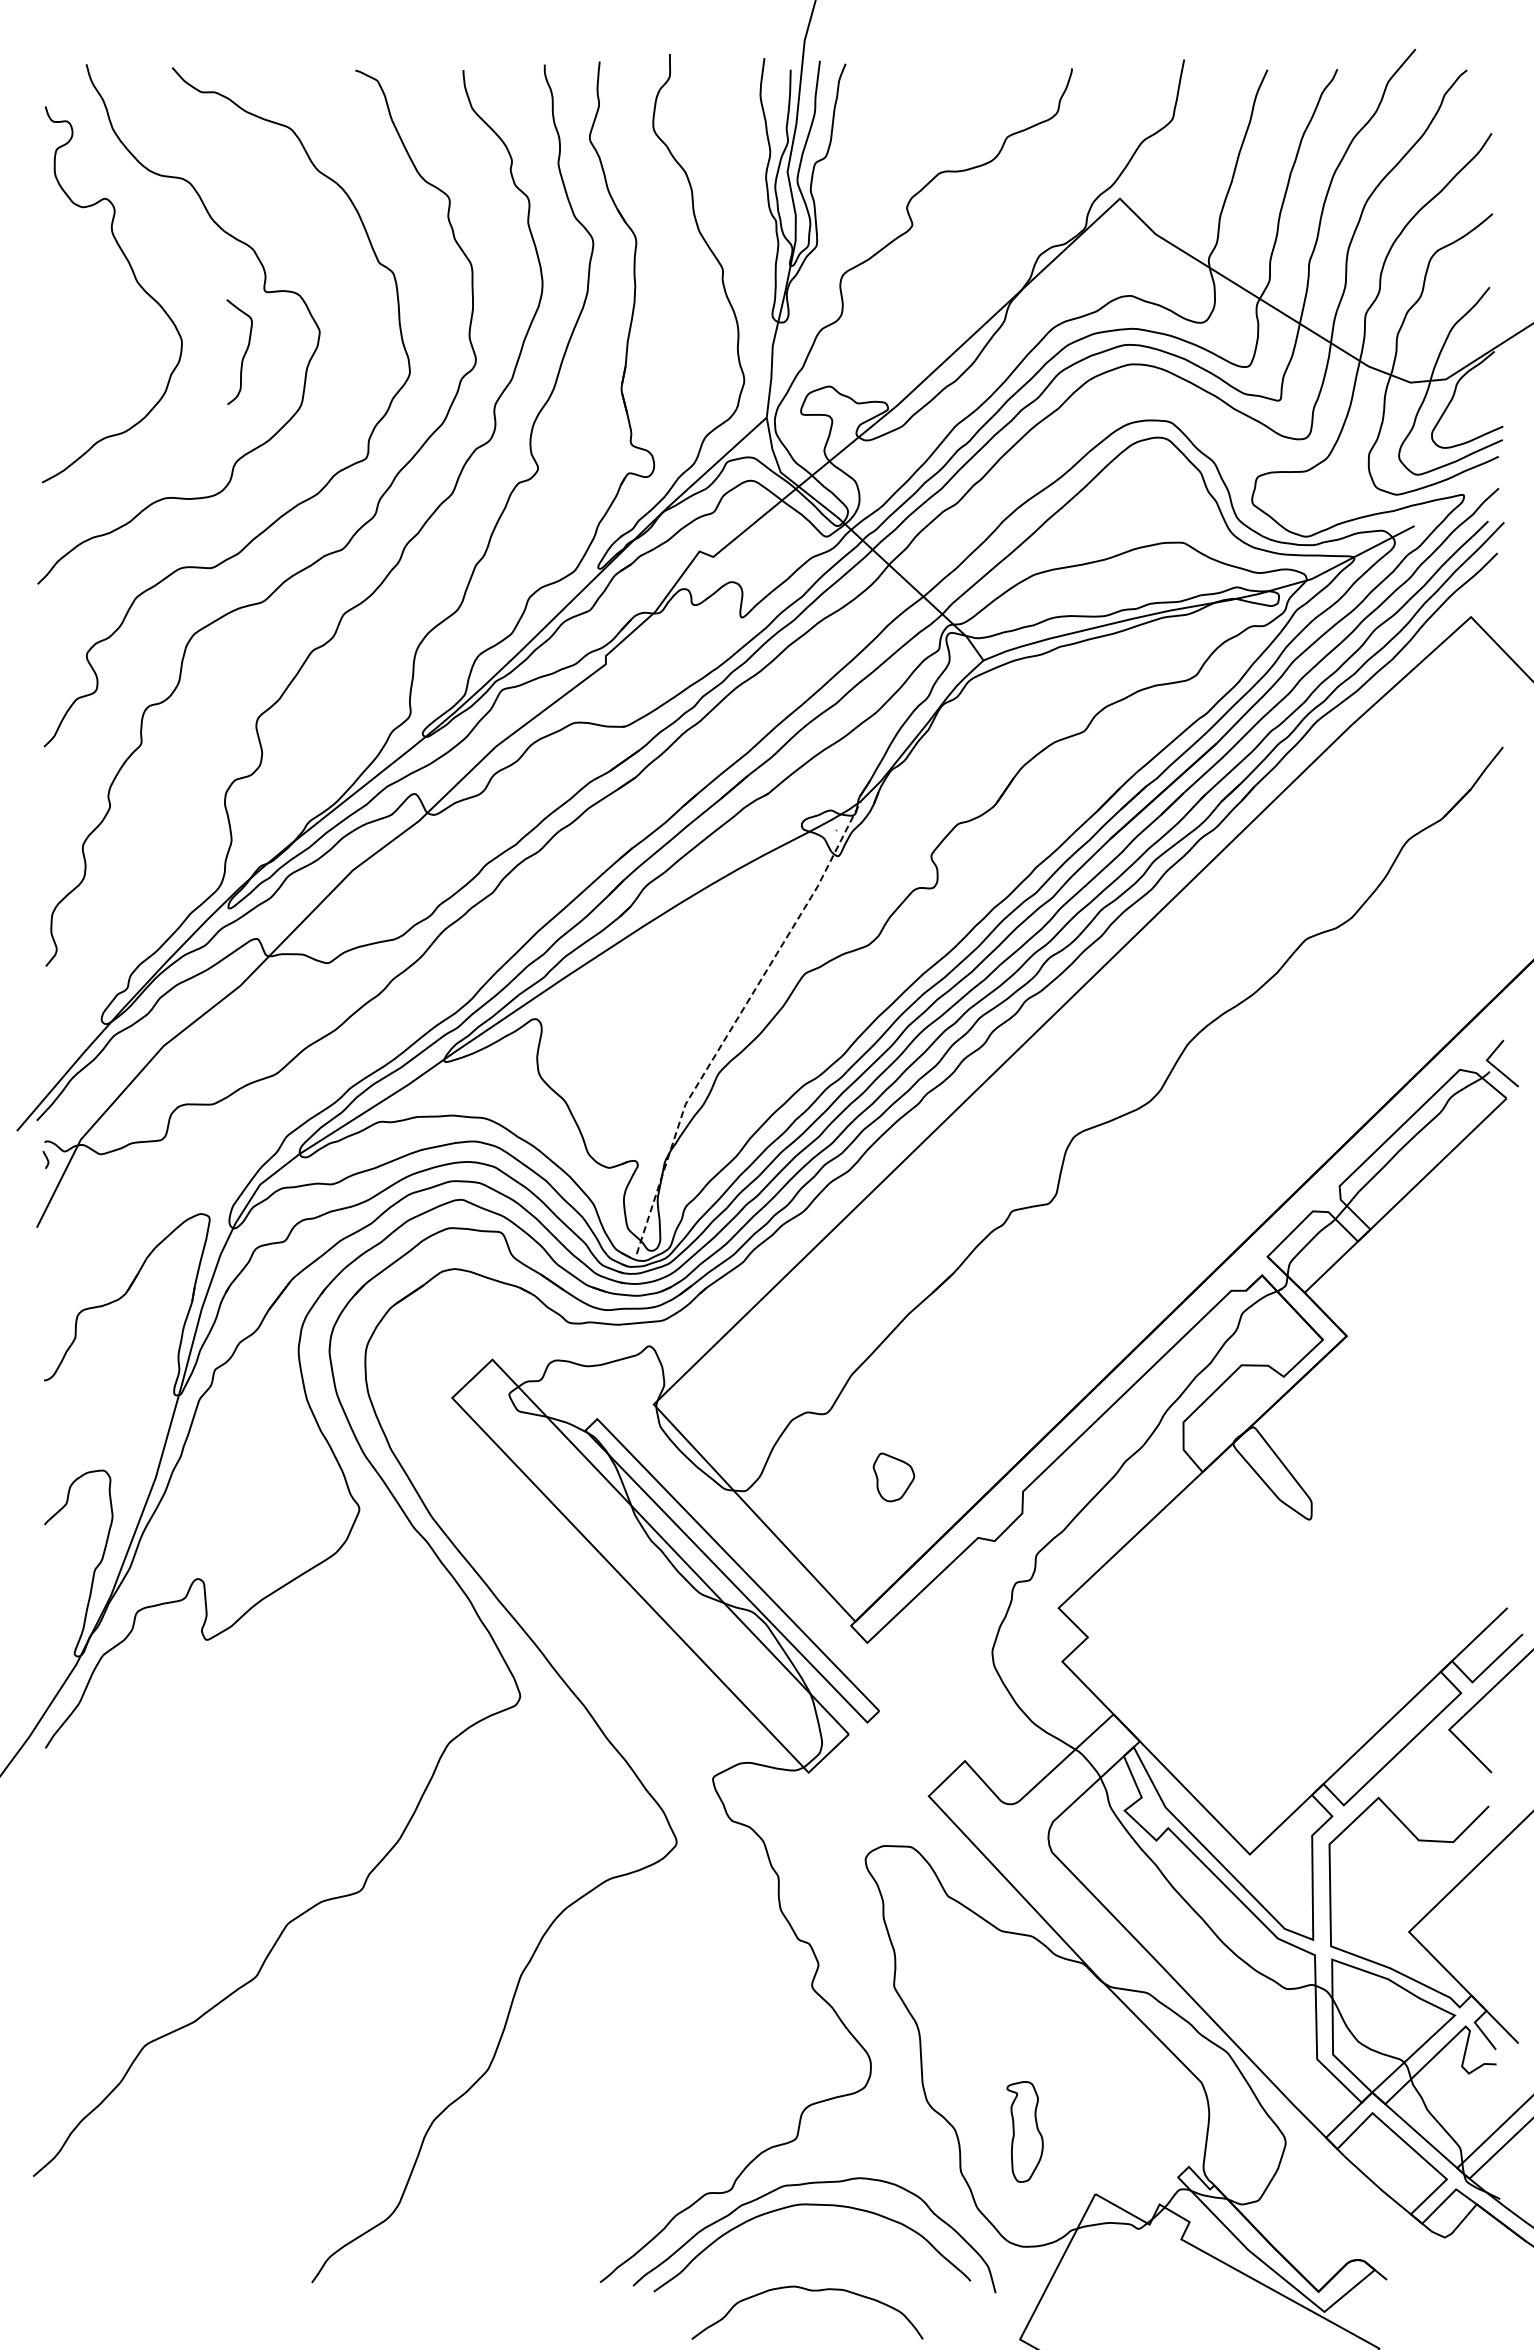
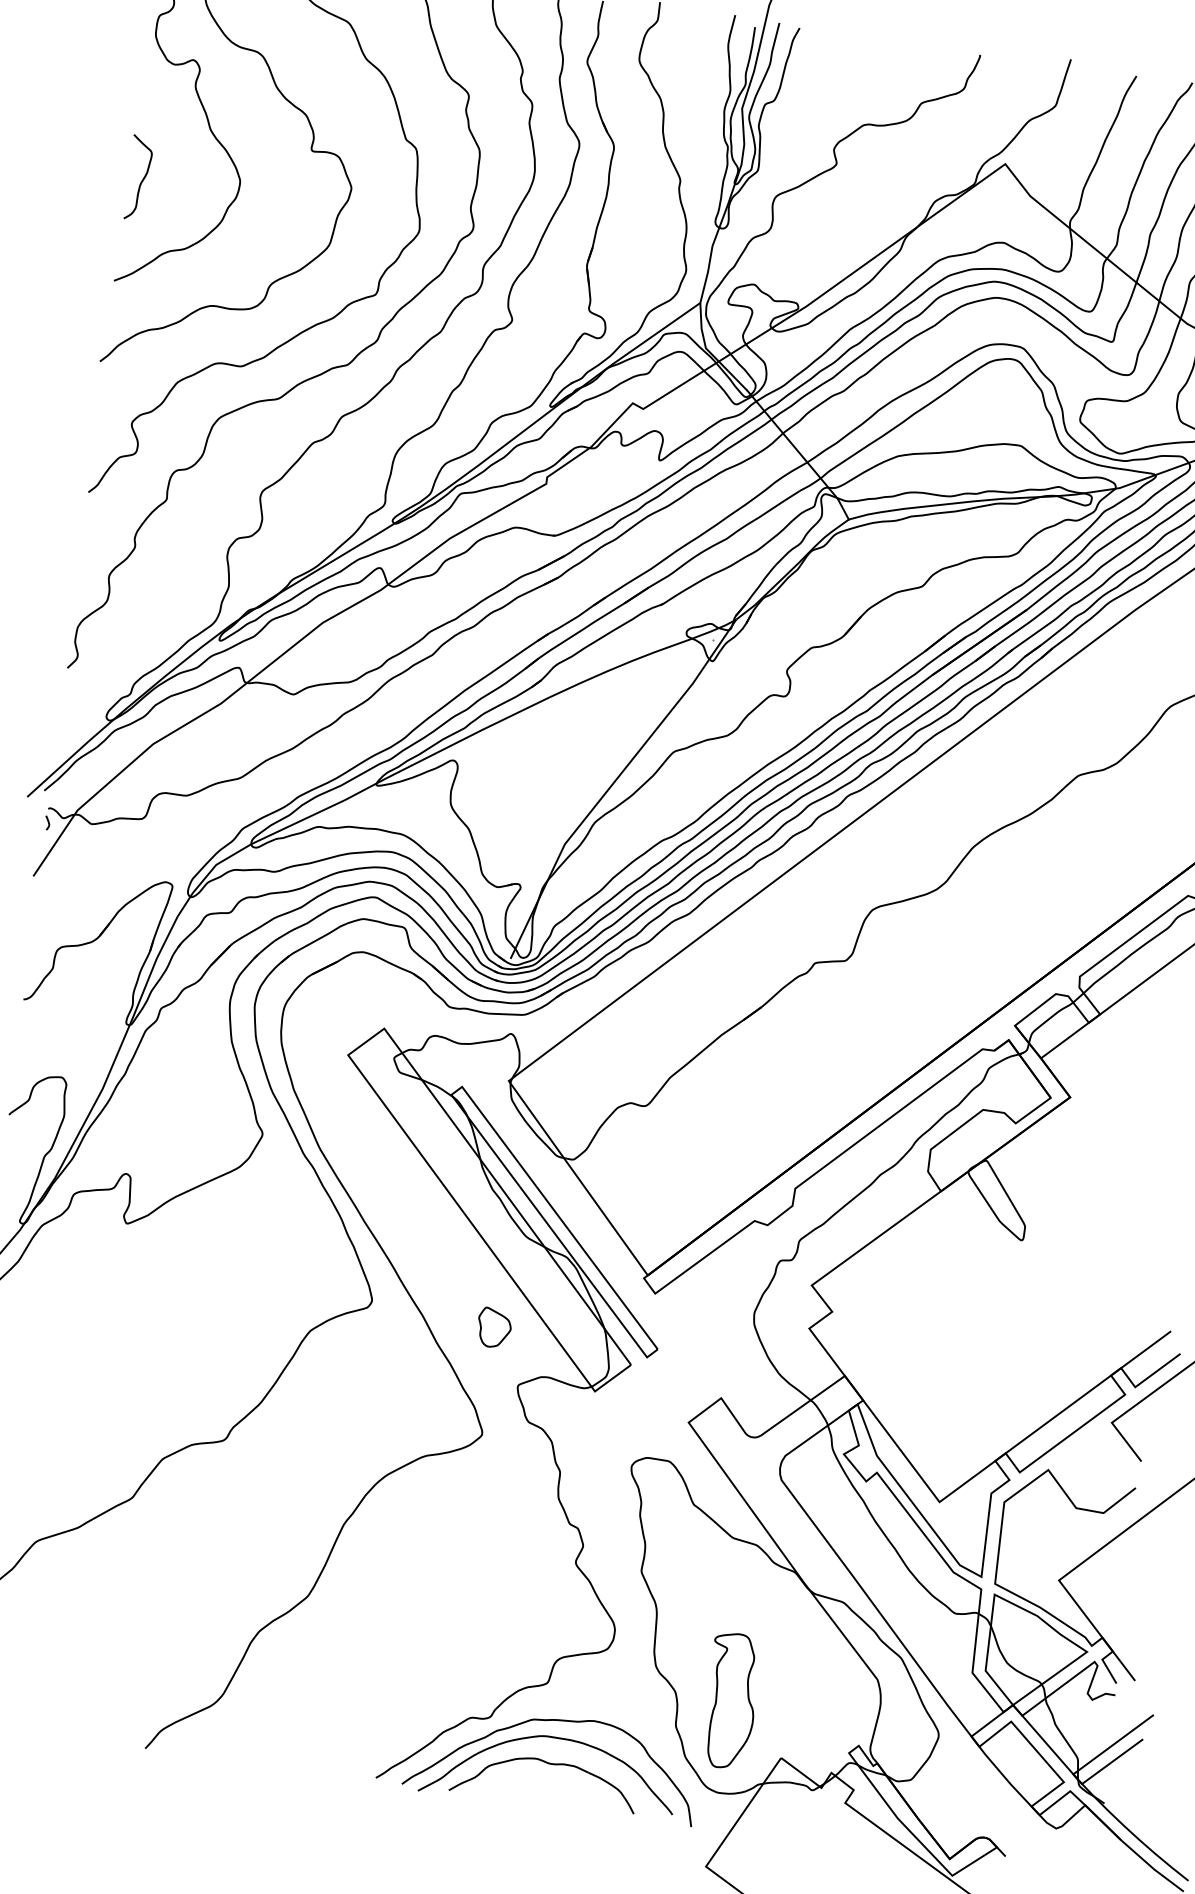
curve: (244, 352) -> (142, 178), moved
line: (735, 1021) -> (613, 782), dashed -> solid
part: (893, 1477) -> (494, 1327), moved
part: (1024, 2131) -> (730, 1700), size x1.67
part: (810, 2291) -> (548, 1764), moved

